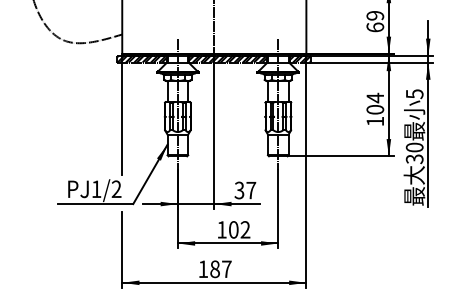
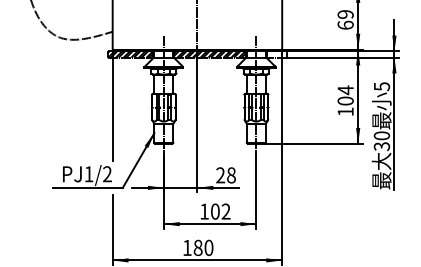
hatch: (300, 58) -> (276, 53), removed
text: (245, 190) -> (226, 175), 37 -> 28
text: (226, 269) -> (208, 248), 187 -> 180

